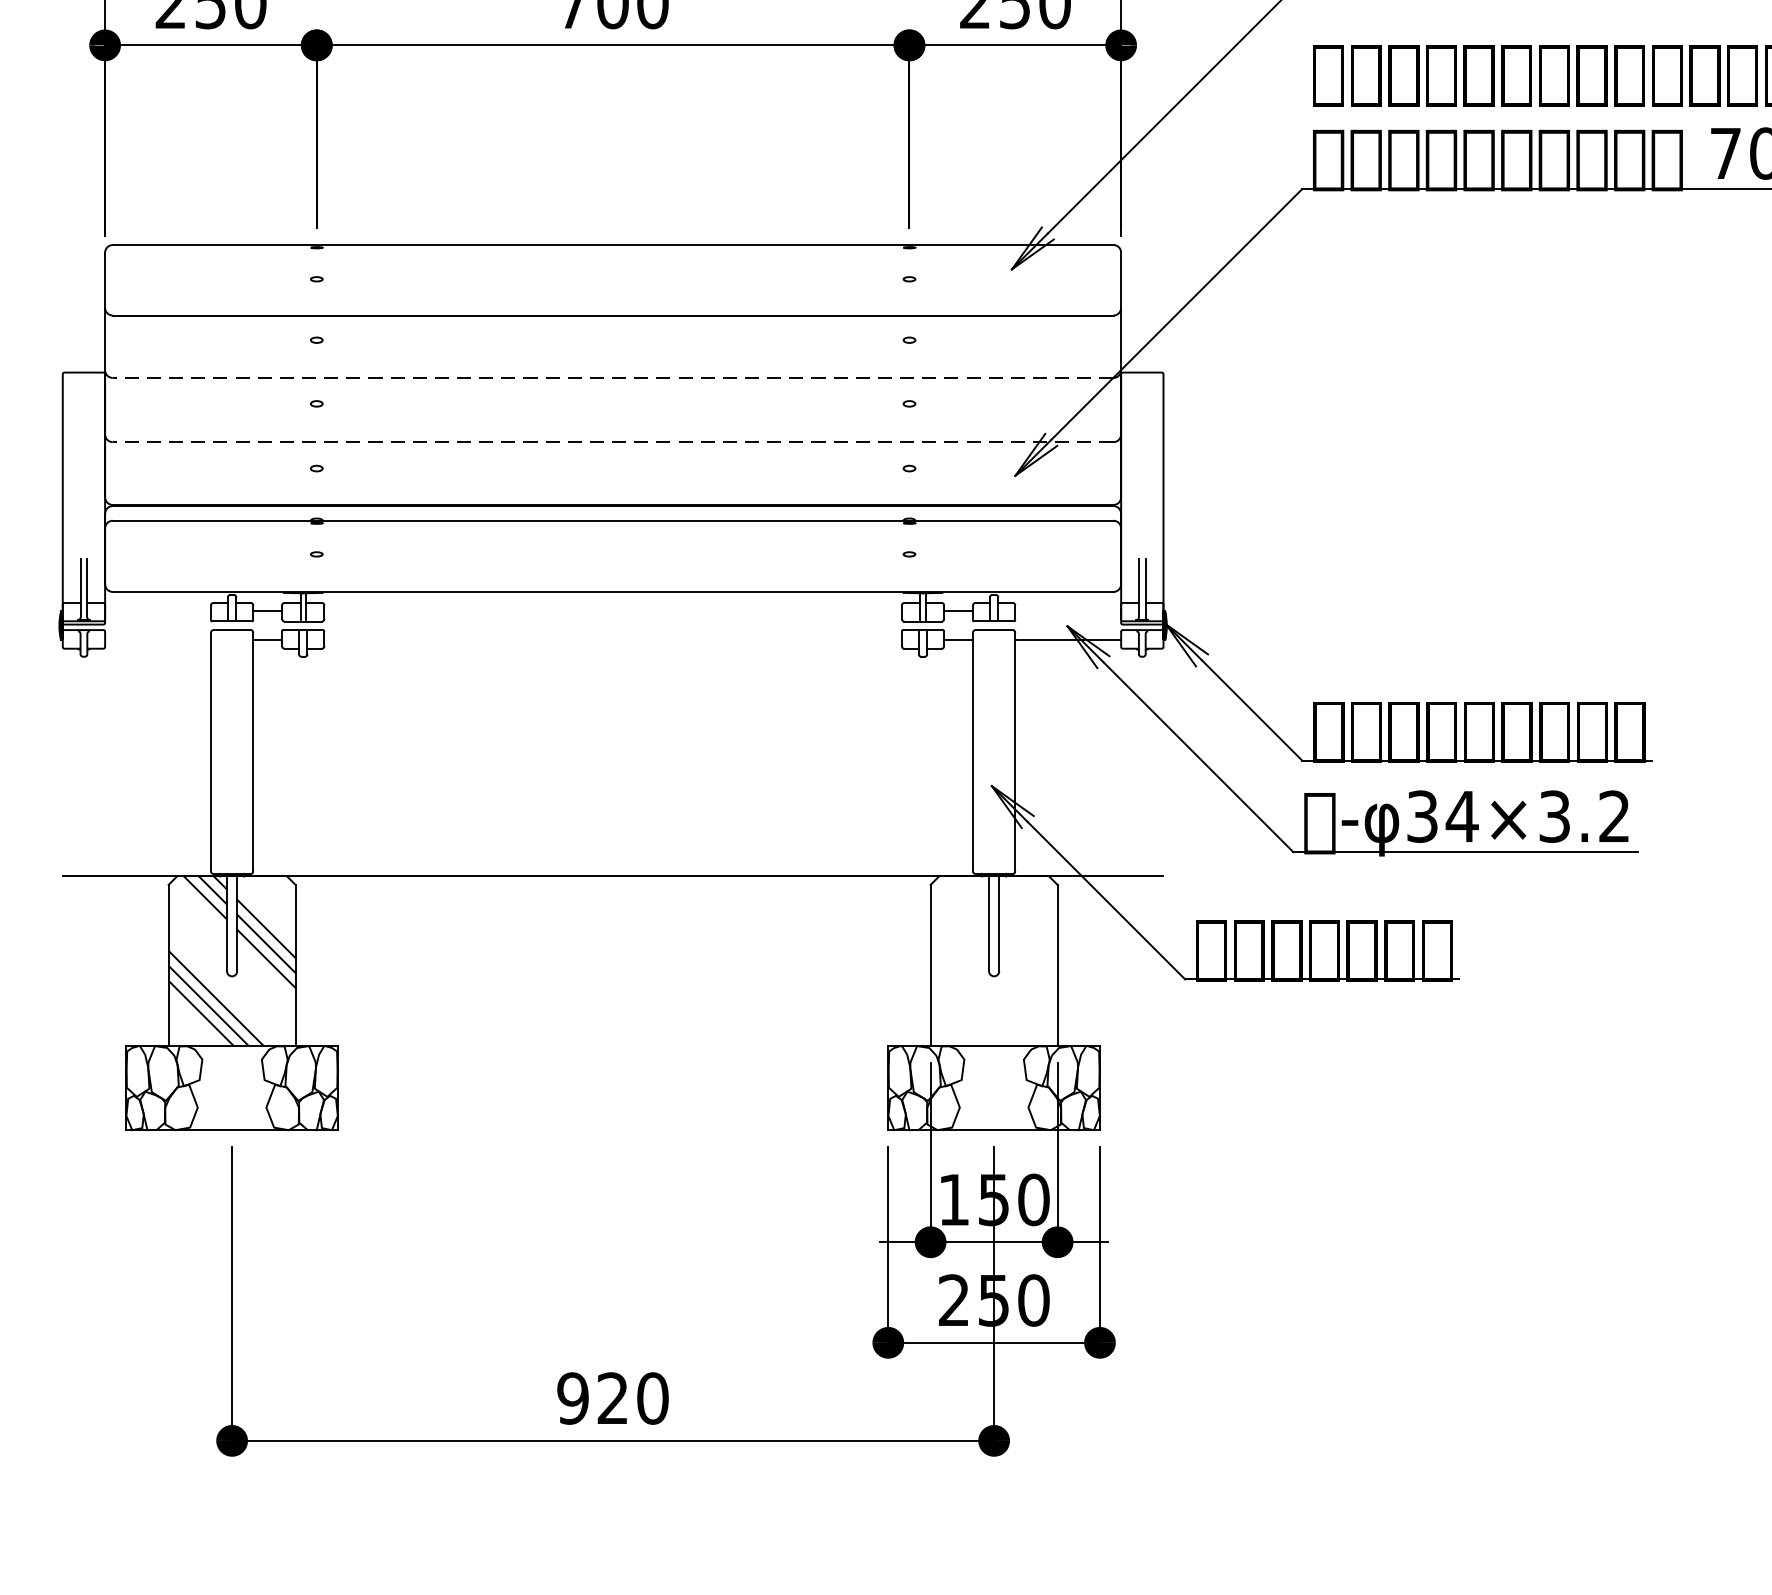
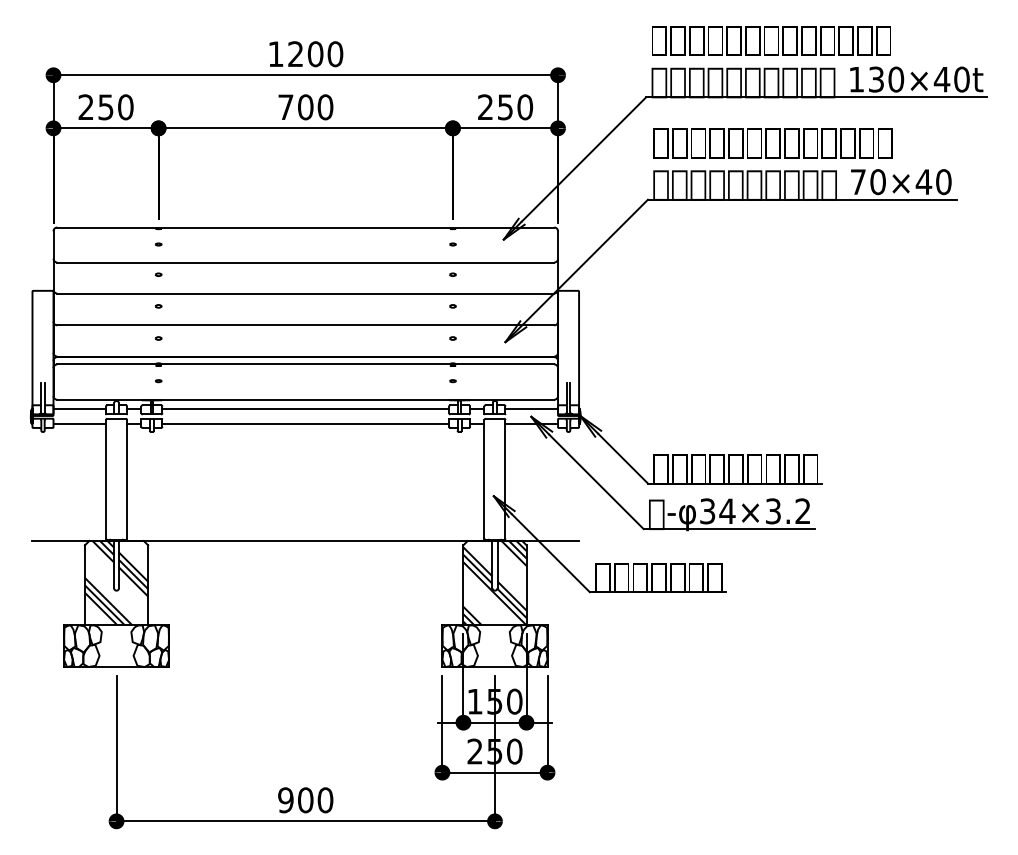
line: (612, 377) -> (305, 293), dashed -> solid
line: (612, 442) -> (305, 325), dashed -> solid
line: (157, 611) -> (79, 409), added
line: (612, 611) -> (305, 409), added
line: (1067, 611) -> (531, 409), added
line: (157, 639) -> (79, 423), added
line: (612, 639) -> (305, 423), added
hatch: (993, 961) -> (494, 583), added
text: (612, 1398) -> (305, 800), 920 -> 900

